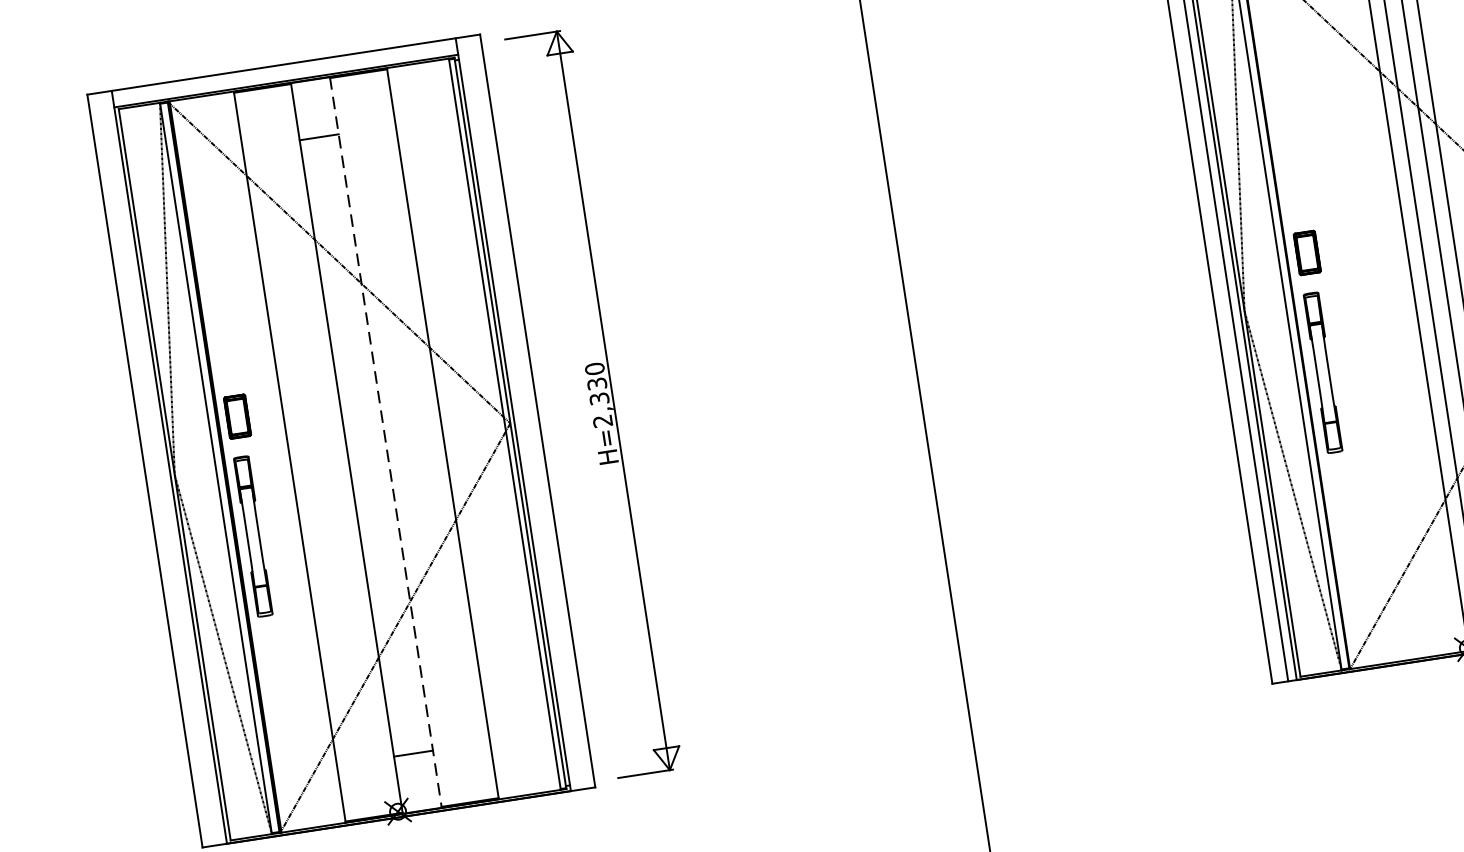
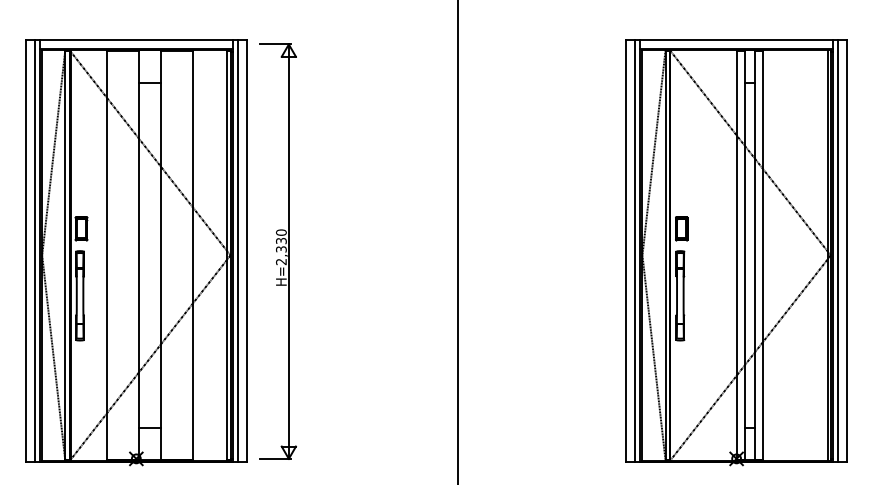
line: (521, 412) -> (237, 250), added
line: (385, 442) -> (160, 255), dashed -> solid
line: (161, 467) -> (35, 250), added

